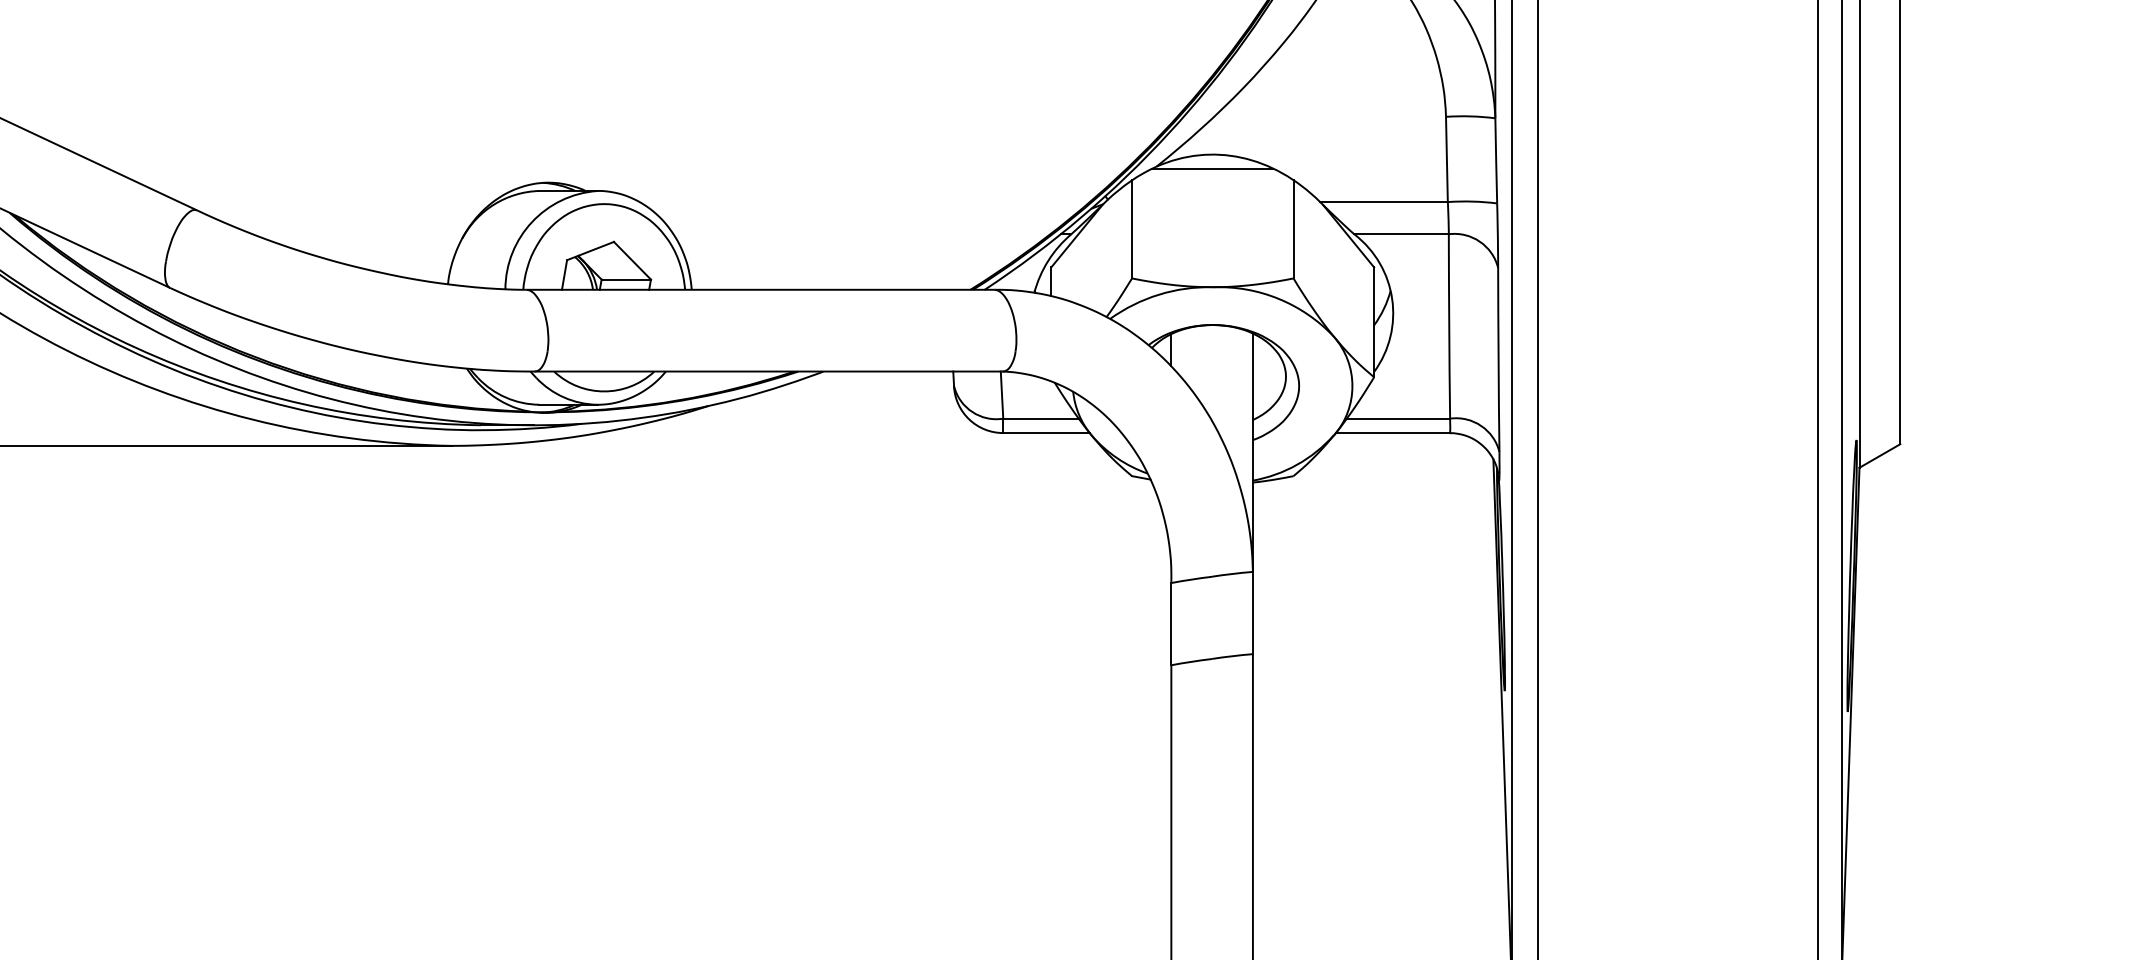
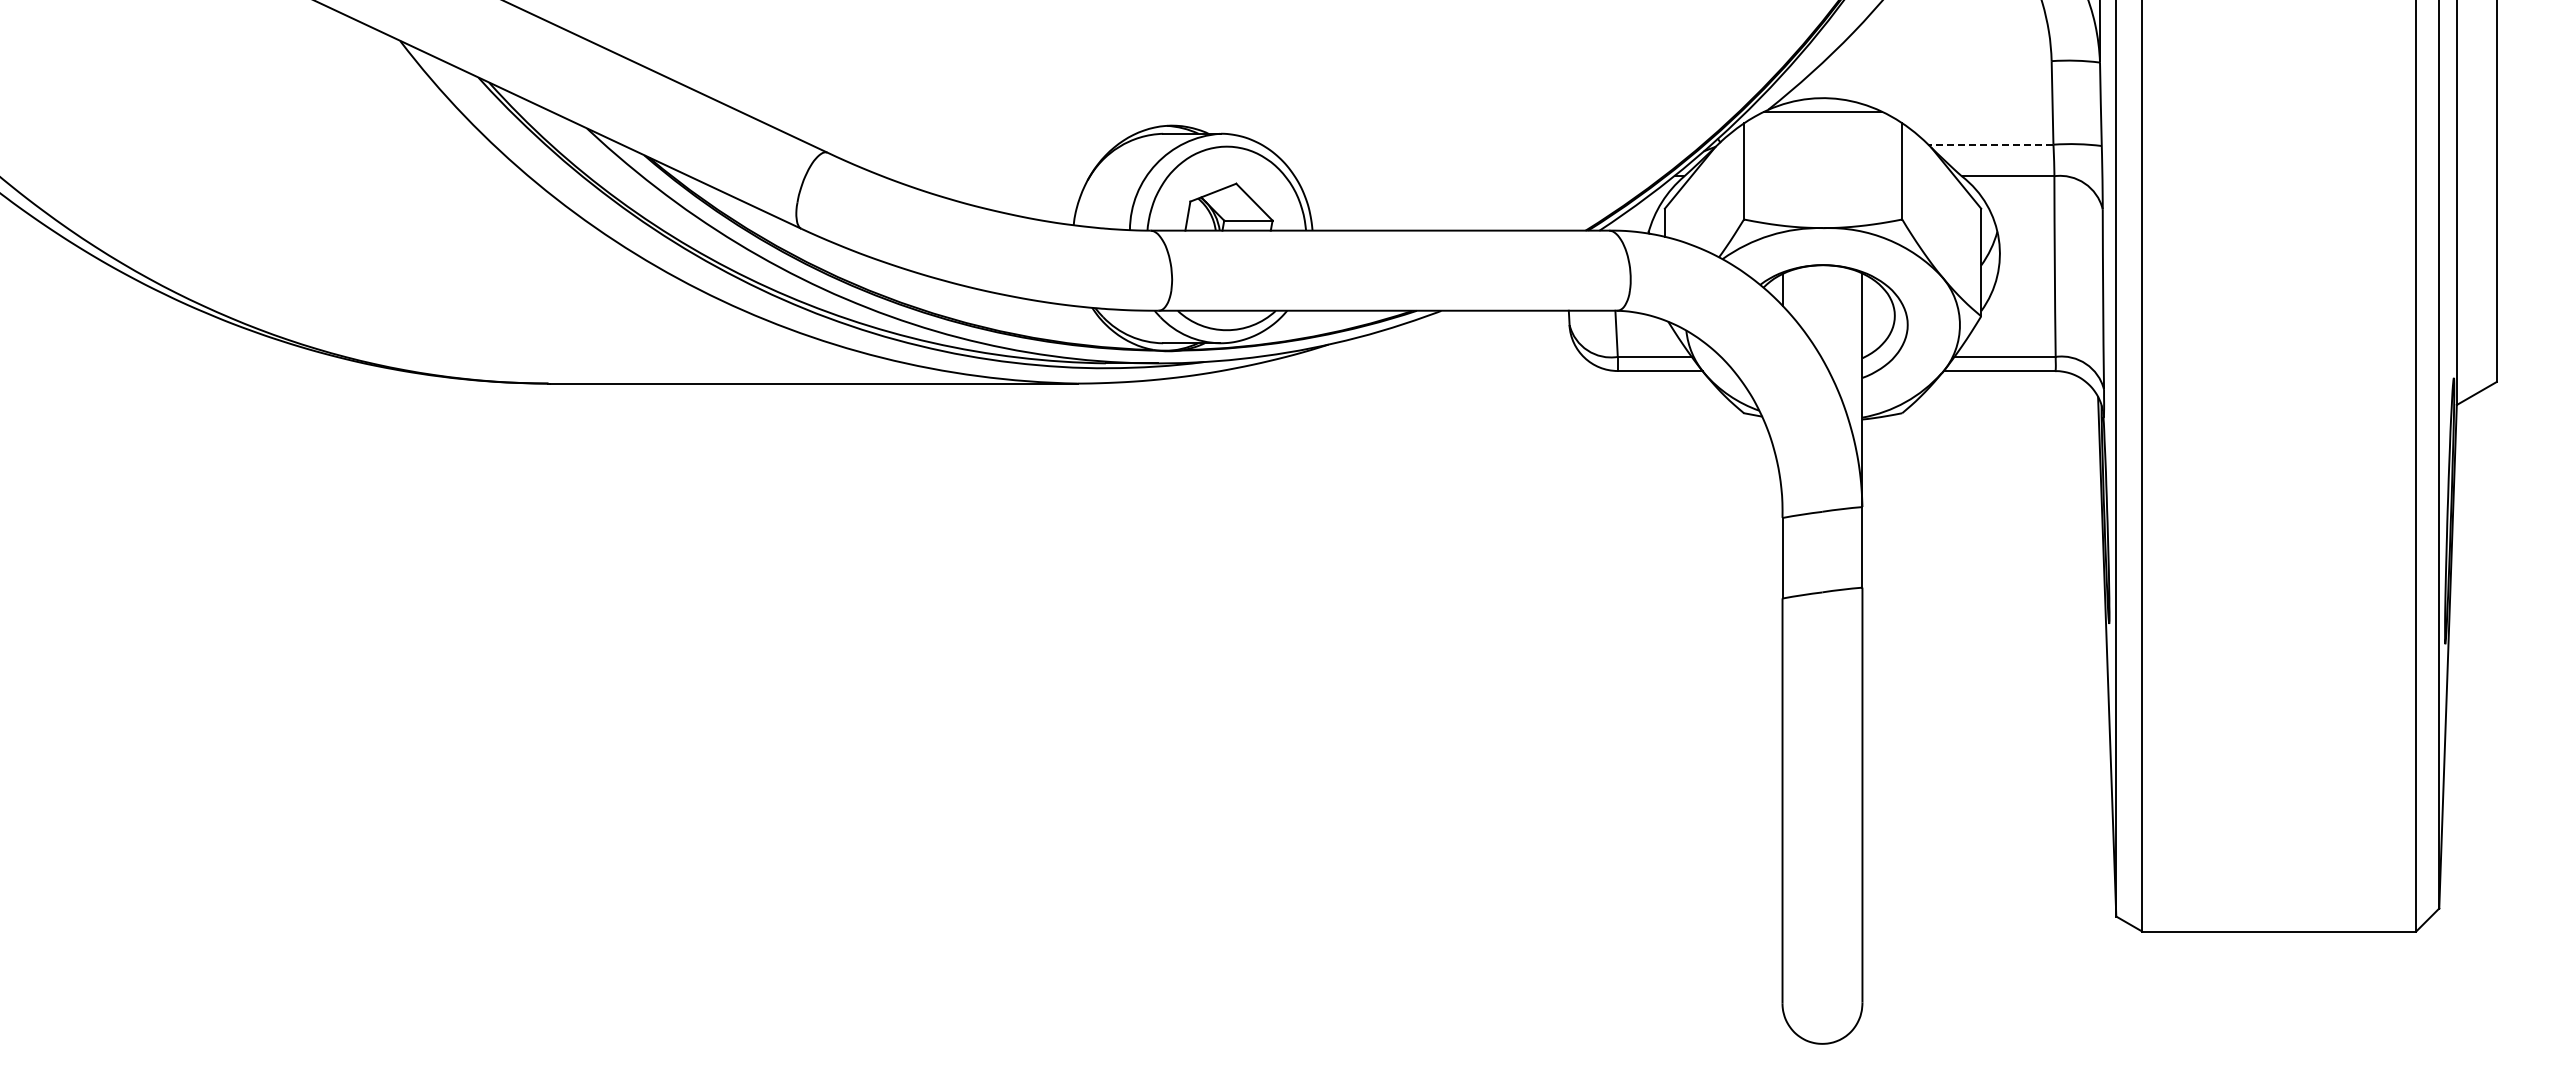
line: (1383, 201) -> (1990, 144), solid -> dashed

